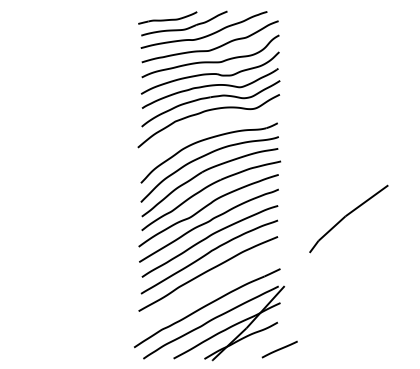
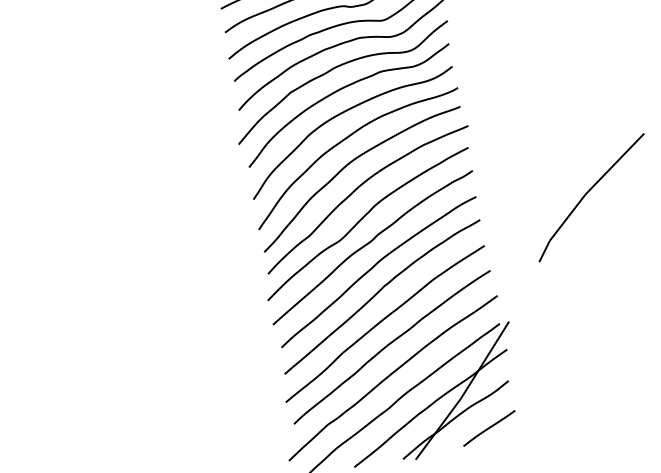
curve: (205, 126) -> (339, 92), added
curve: (209, 287) -> (390, 344), added
line: (279, 349) -> (488, 428), moved

